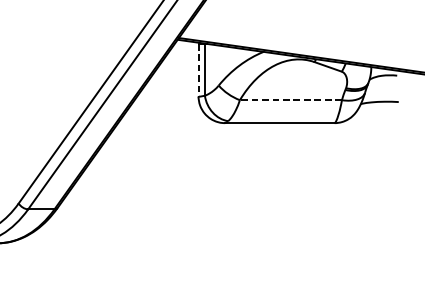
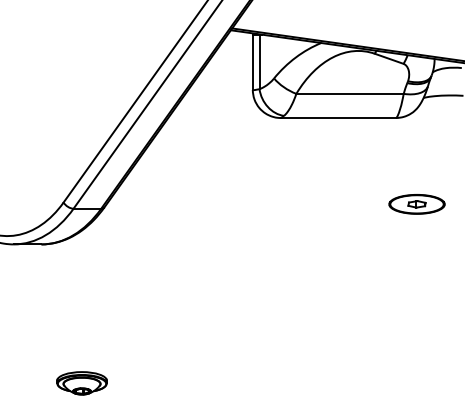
line: (198, 70) -> (252, 62), dashed -> solid
line: (291, 99) -> (350, 93), dashed -> solid
part: (354, 205) -> (416, 204), added

